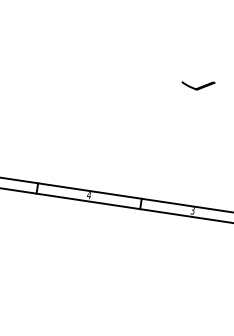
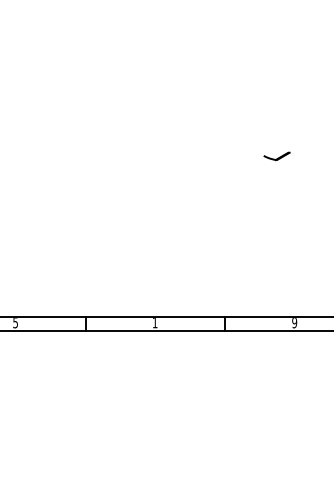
part: (197, 85) -> (276, 156), size x0.6
text: (88, 195) -> (154, 323), 4 -> 1
text: (192, 211) -> (294, 323), 3 -> 9

